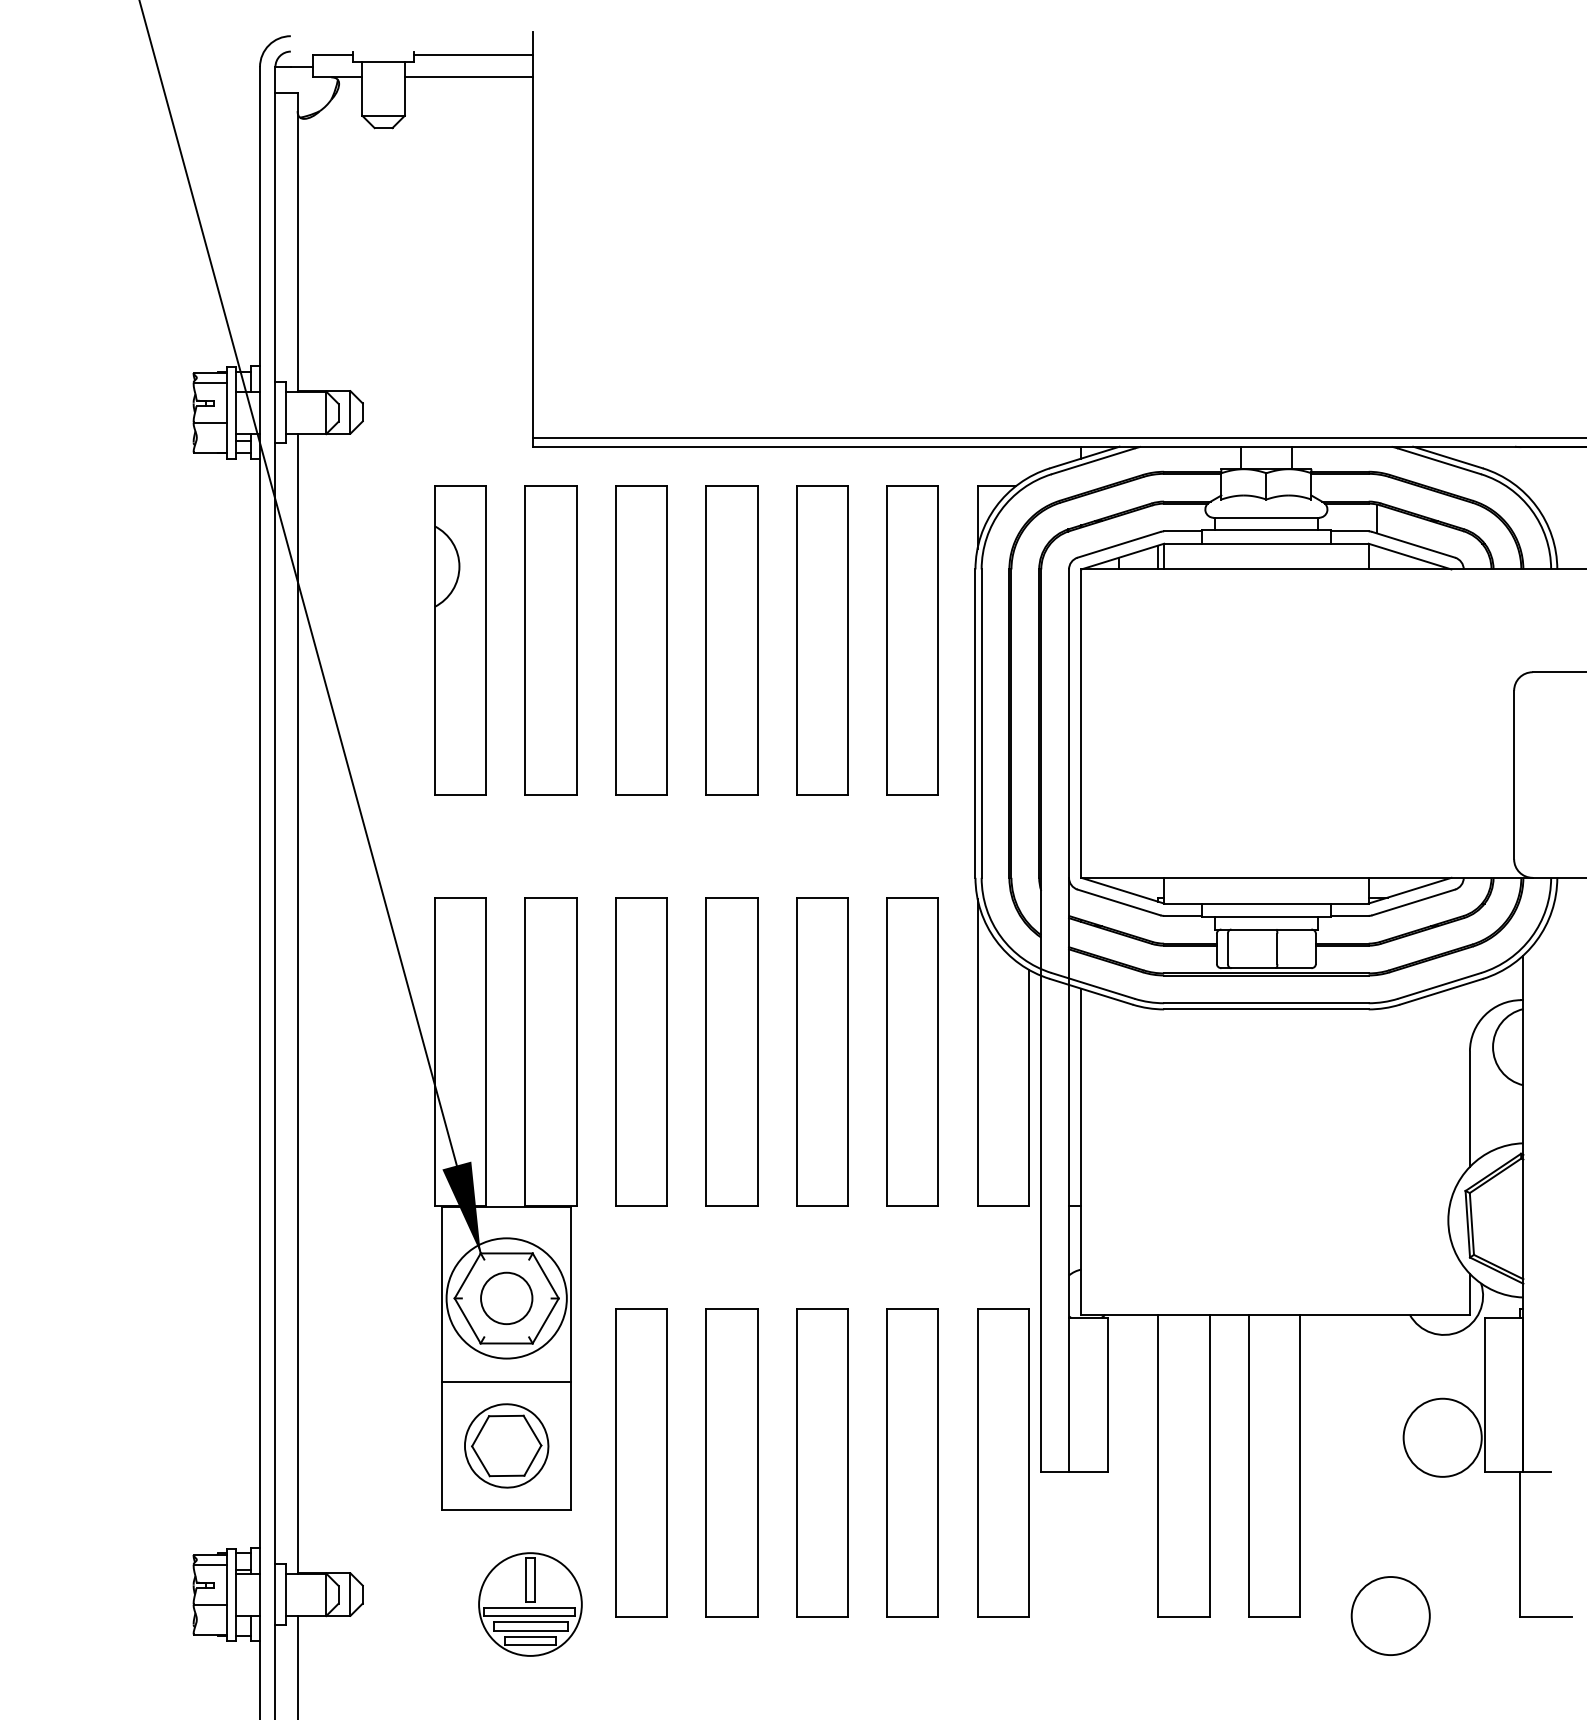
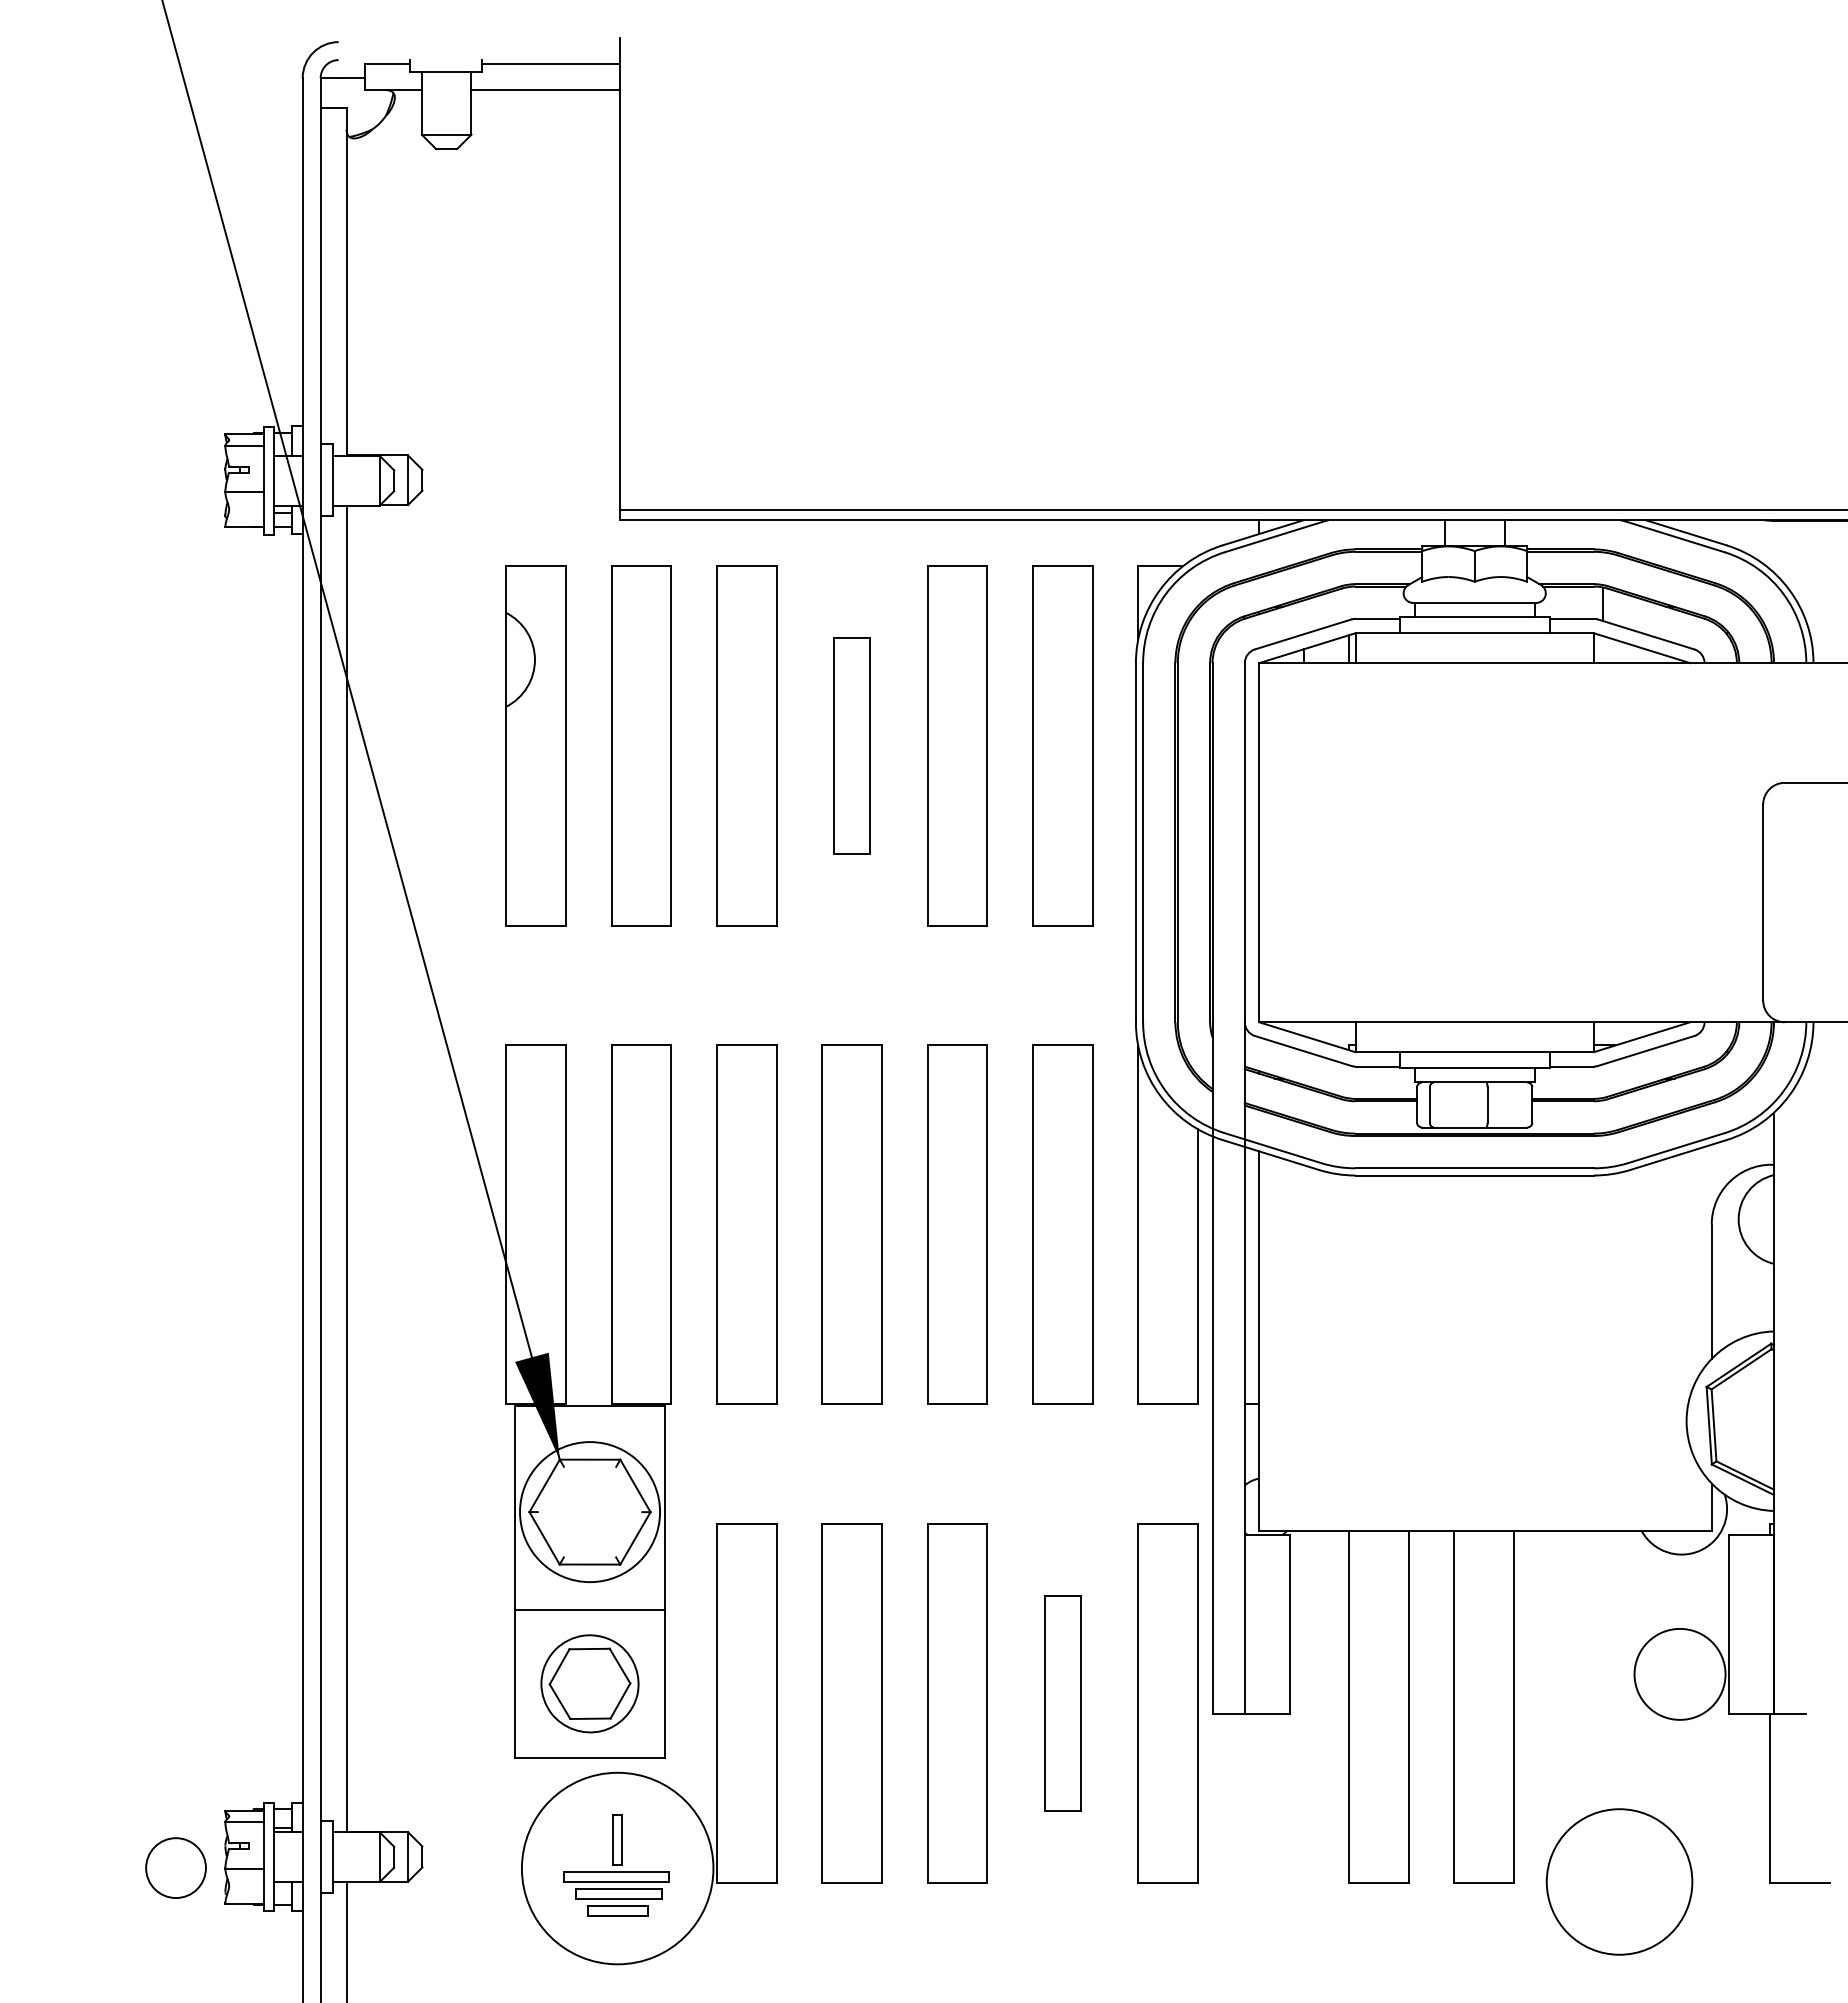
part: (731, 640) -> (851, 745), size x0.6
circle: (506, 1297) -> (175, 1867), moved
part: (912, 1462) -> (1062, 1703), size x0.6
circle: (530, 1604) -> (617, 1868), size x1.6
circle: (1390, 1615) -> (1619, 1881), size x1.6

